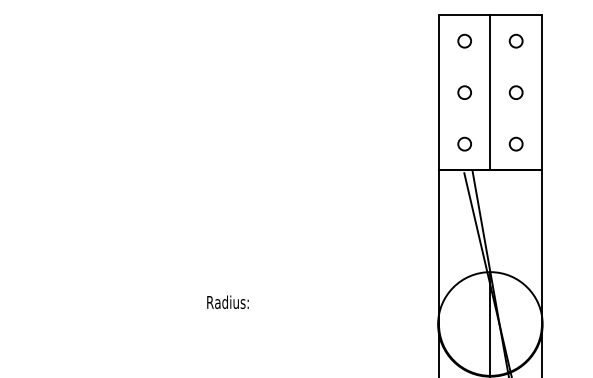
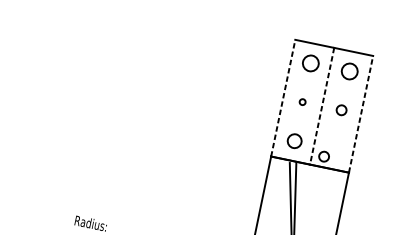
circle: (464, 40) -> (310, 62), size x1.6
circle: (515, 40) -> (349, 70), size x1.6
line: (438, 92) -> (282, 97), solid -> dashed
circle: (464, 92) -> (302, 102), size x0.6
line: (541, 92) -> (360, 114), solid -> dashed
line: (490, 93) -> (322, 106), solid -> dashed
circle: (464, 143) -> (294, 140), size x1.4
circle: (515, 143) -> (323, 156), moved

